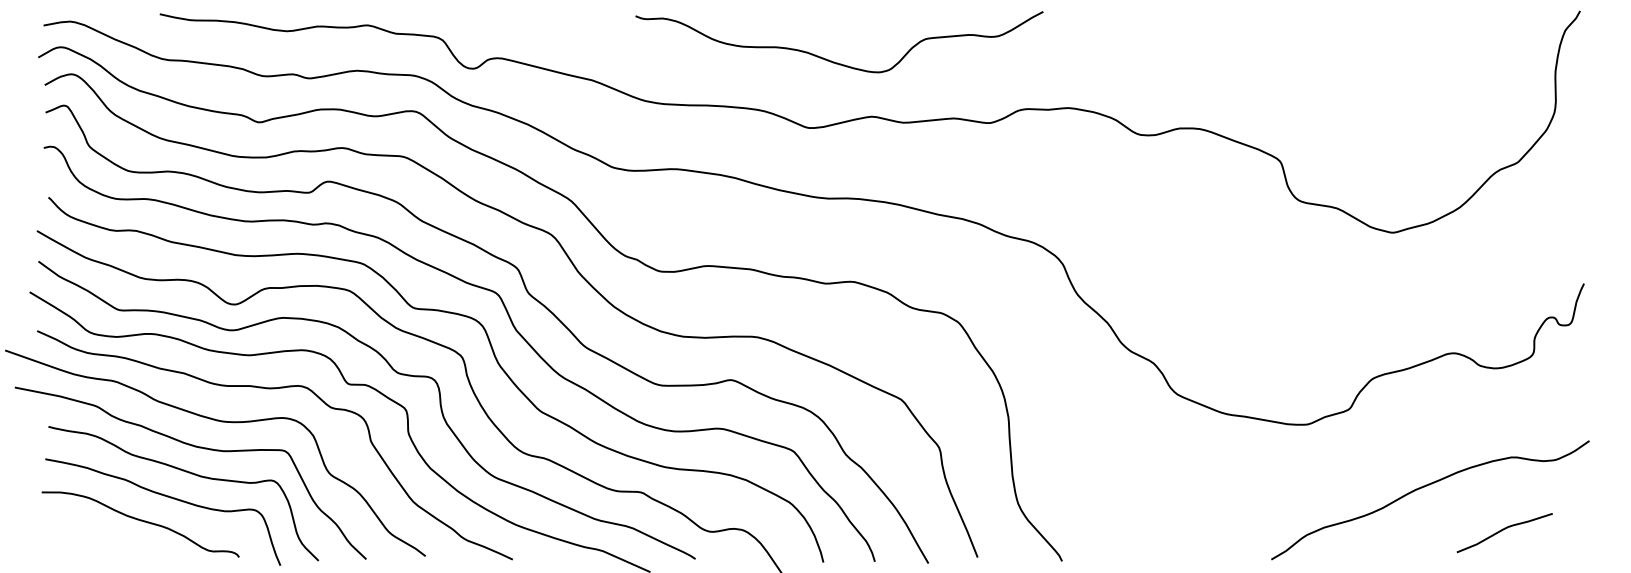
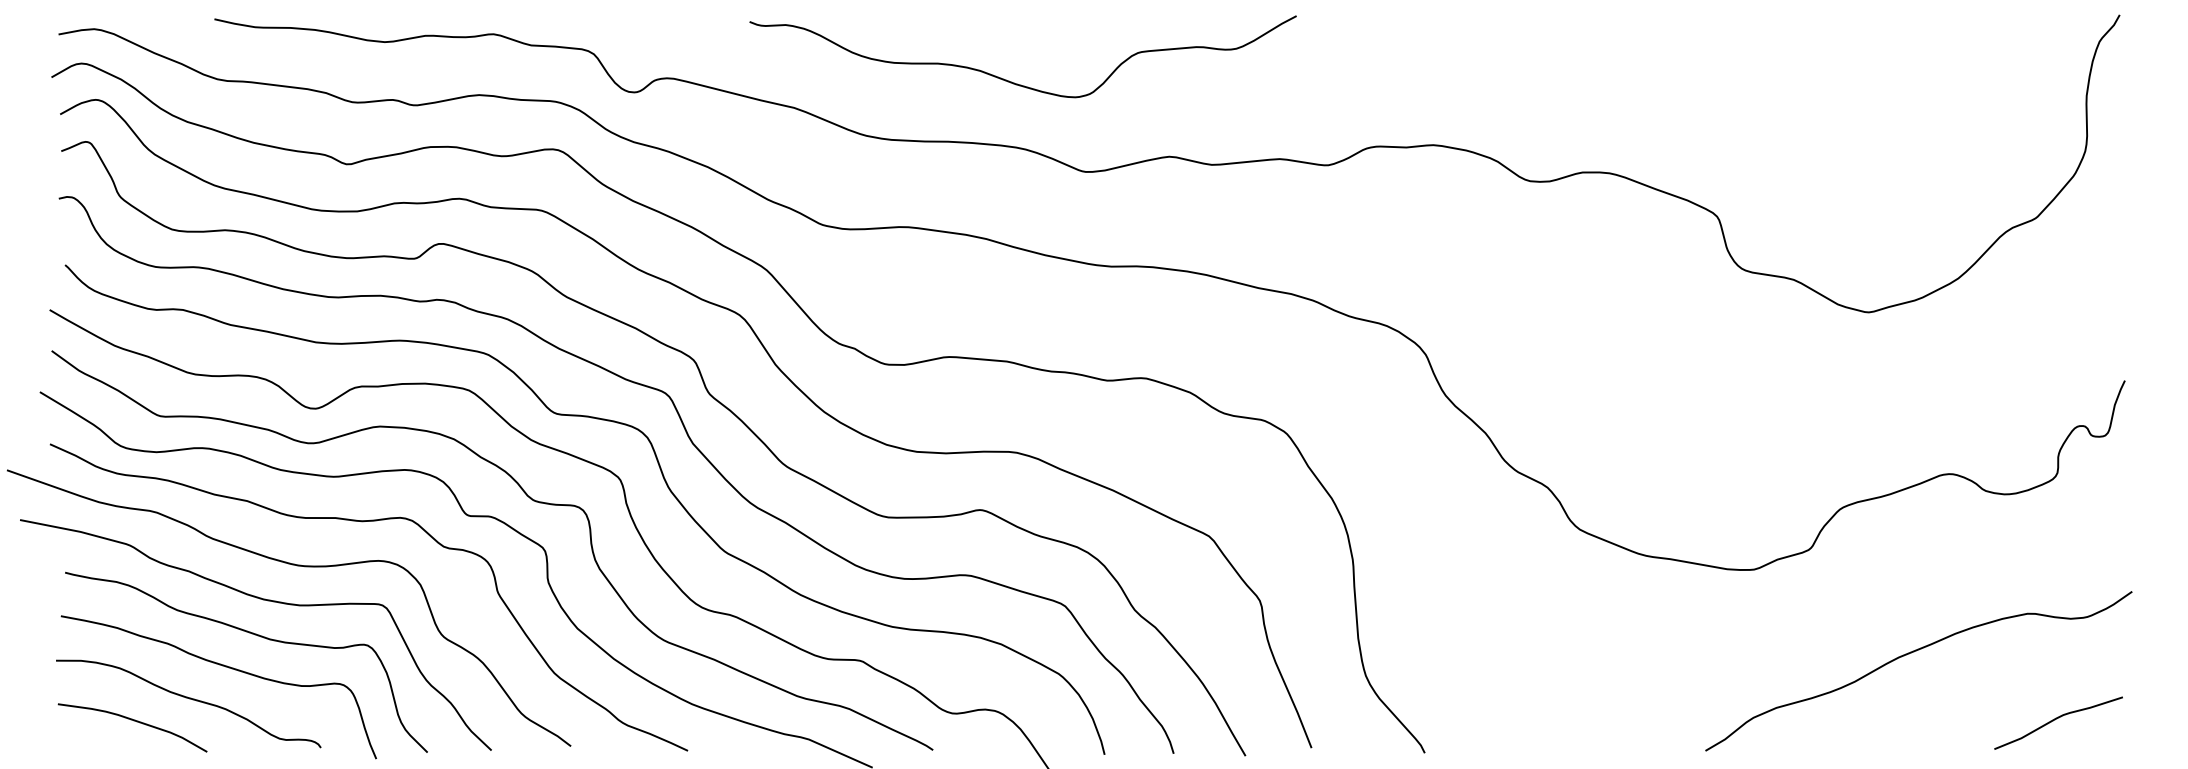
curve: (833, 61) -> (1014, 82), moved
curve: (1503, 530) -> (2056, 719), moved
curve: (99, 537) -> (133, 721), added

